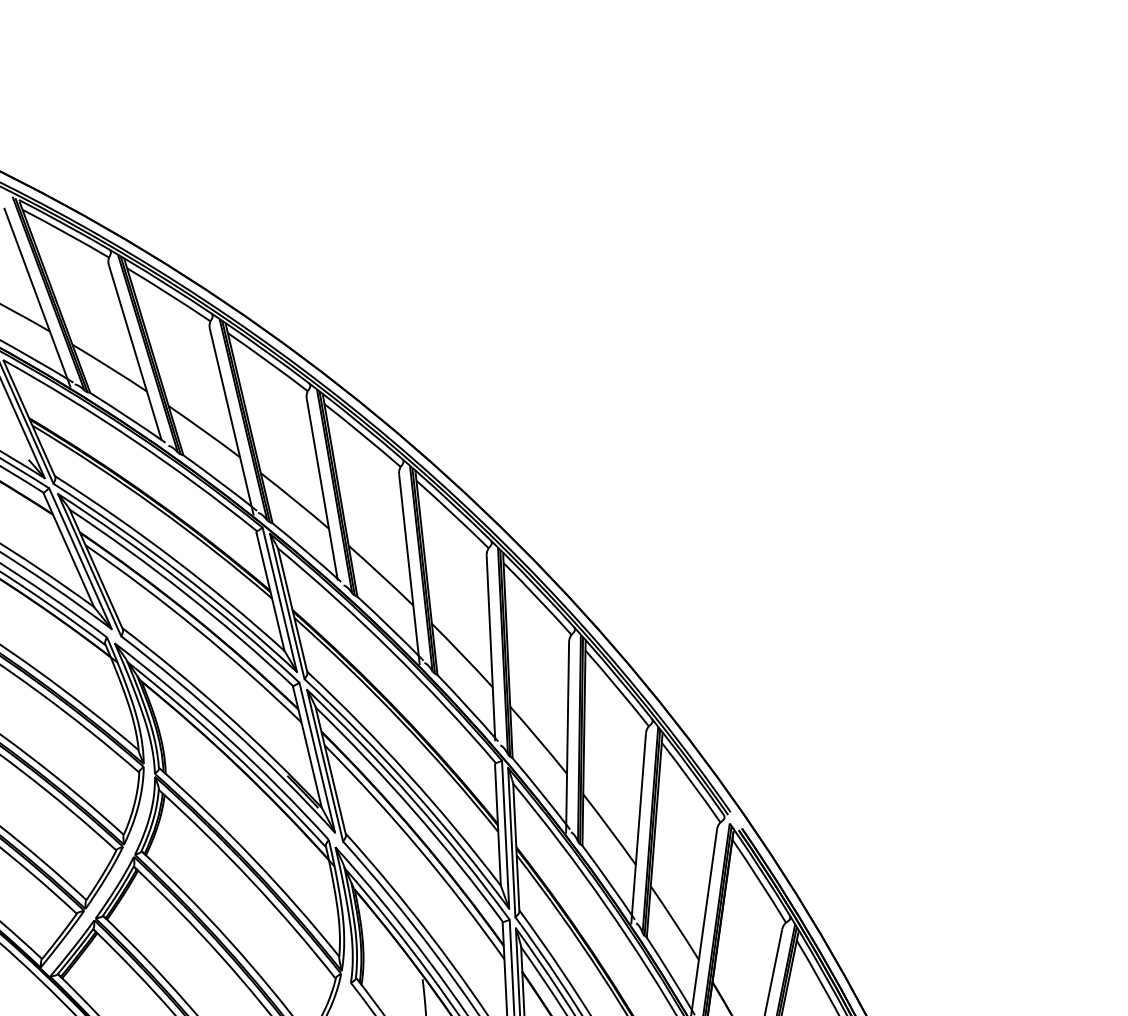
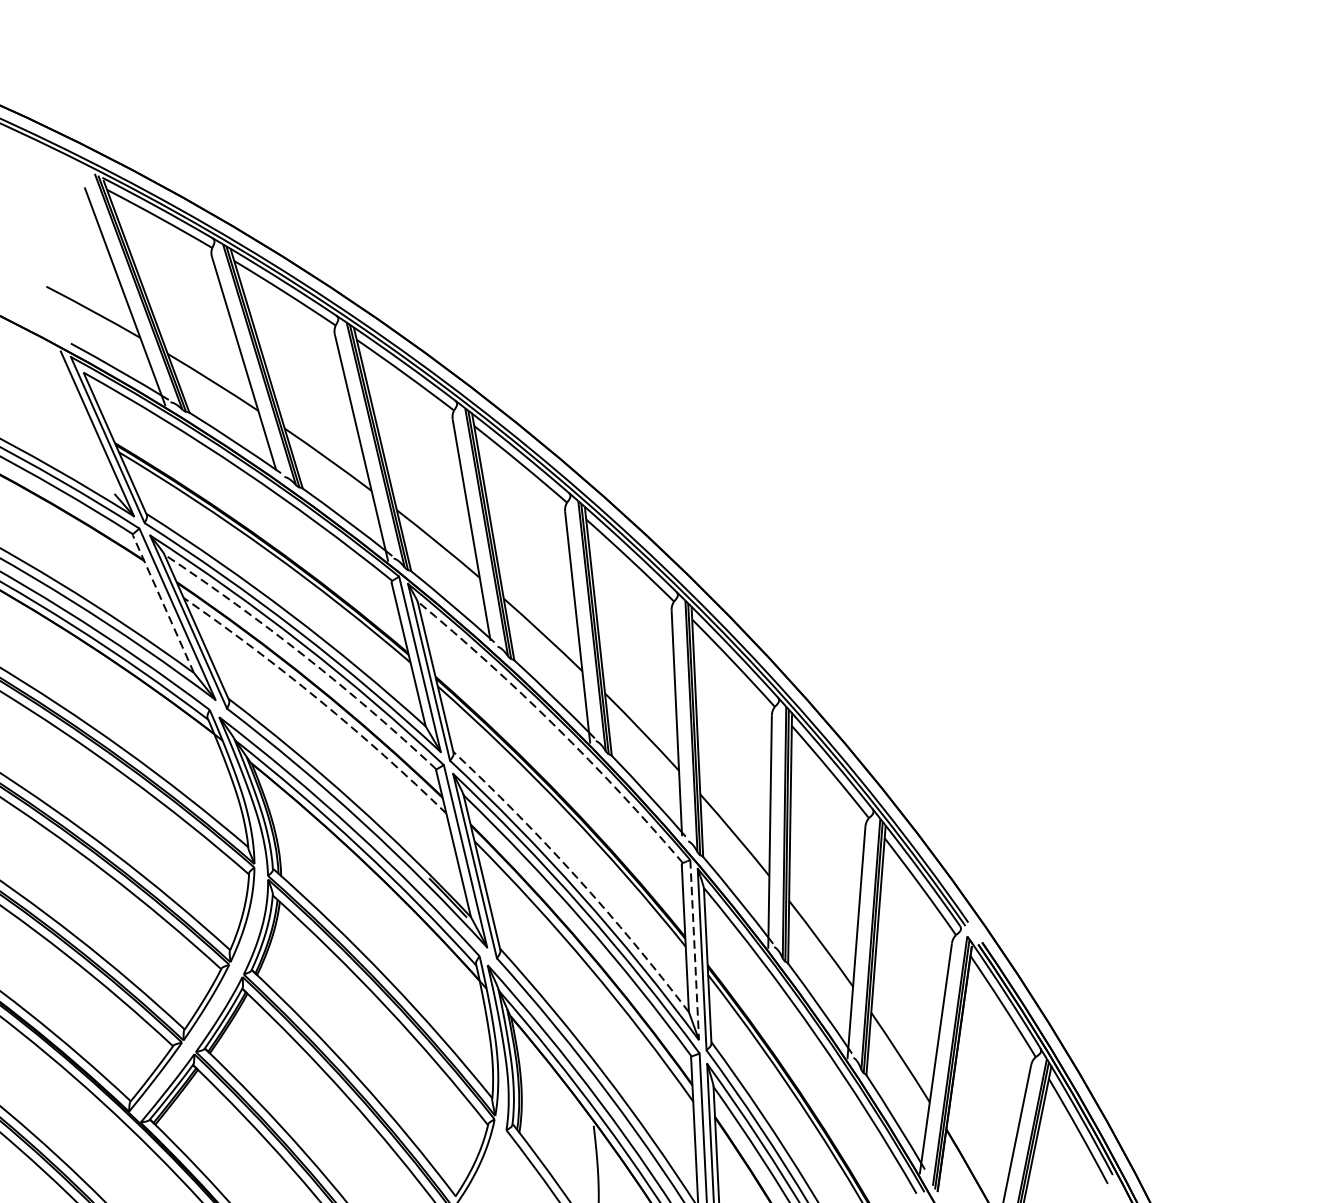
line: (68, 550) -> (162, 604), solid -> dashed
arc: (185, 593) -> (305, 656), solid -> dashed
arc: (197, 629) -> (319, 700), solid -> dashed
arc: (391, 651) -> (555, 727), solid -> dashed
arc: (408, 774) -> (576, 876), solid -> dashed
line: (505, 835) -> (694, 950), solid -> dashed

